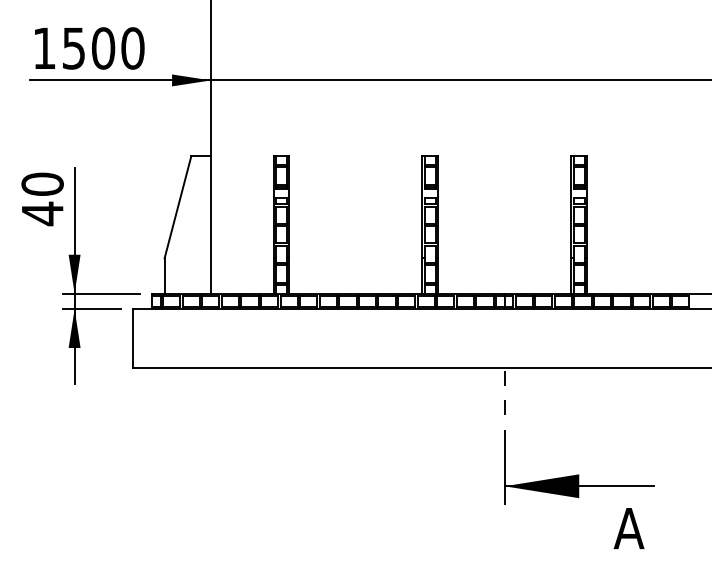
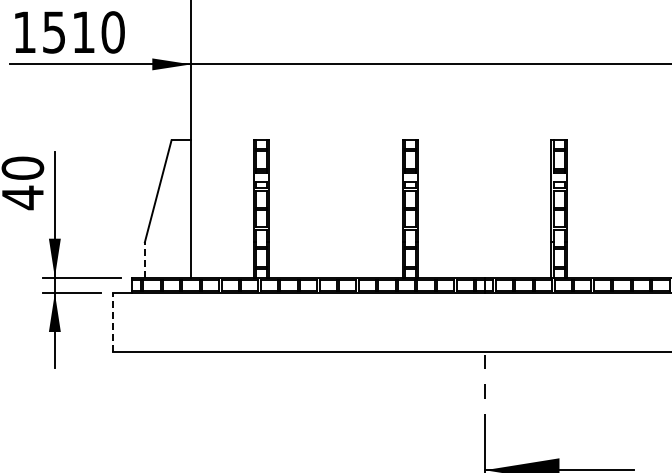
text: (103, 48) -> (83, 32), 1500 -> 1510
line: (164, 275) -> (144, 259), solid -> dashed
line: (132, 338) -> (112, 322), solid -> dashed

